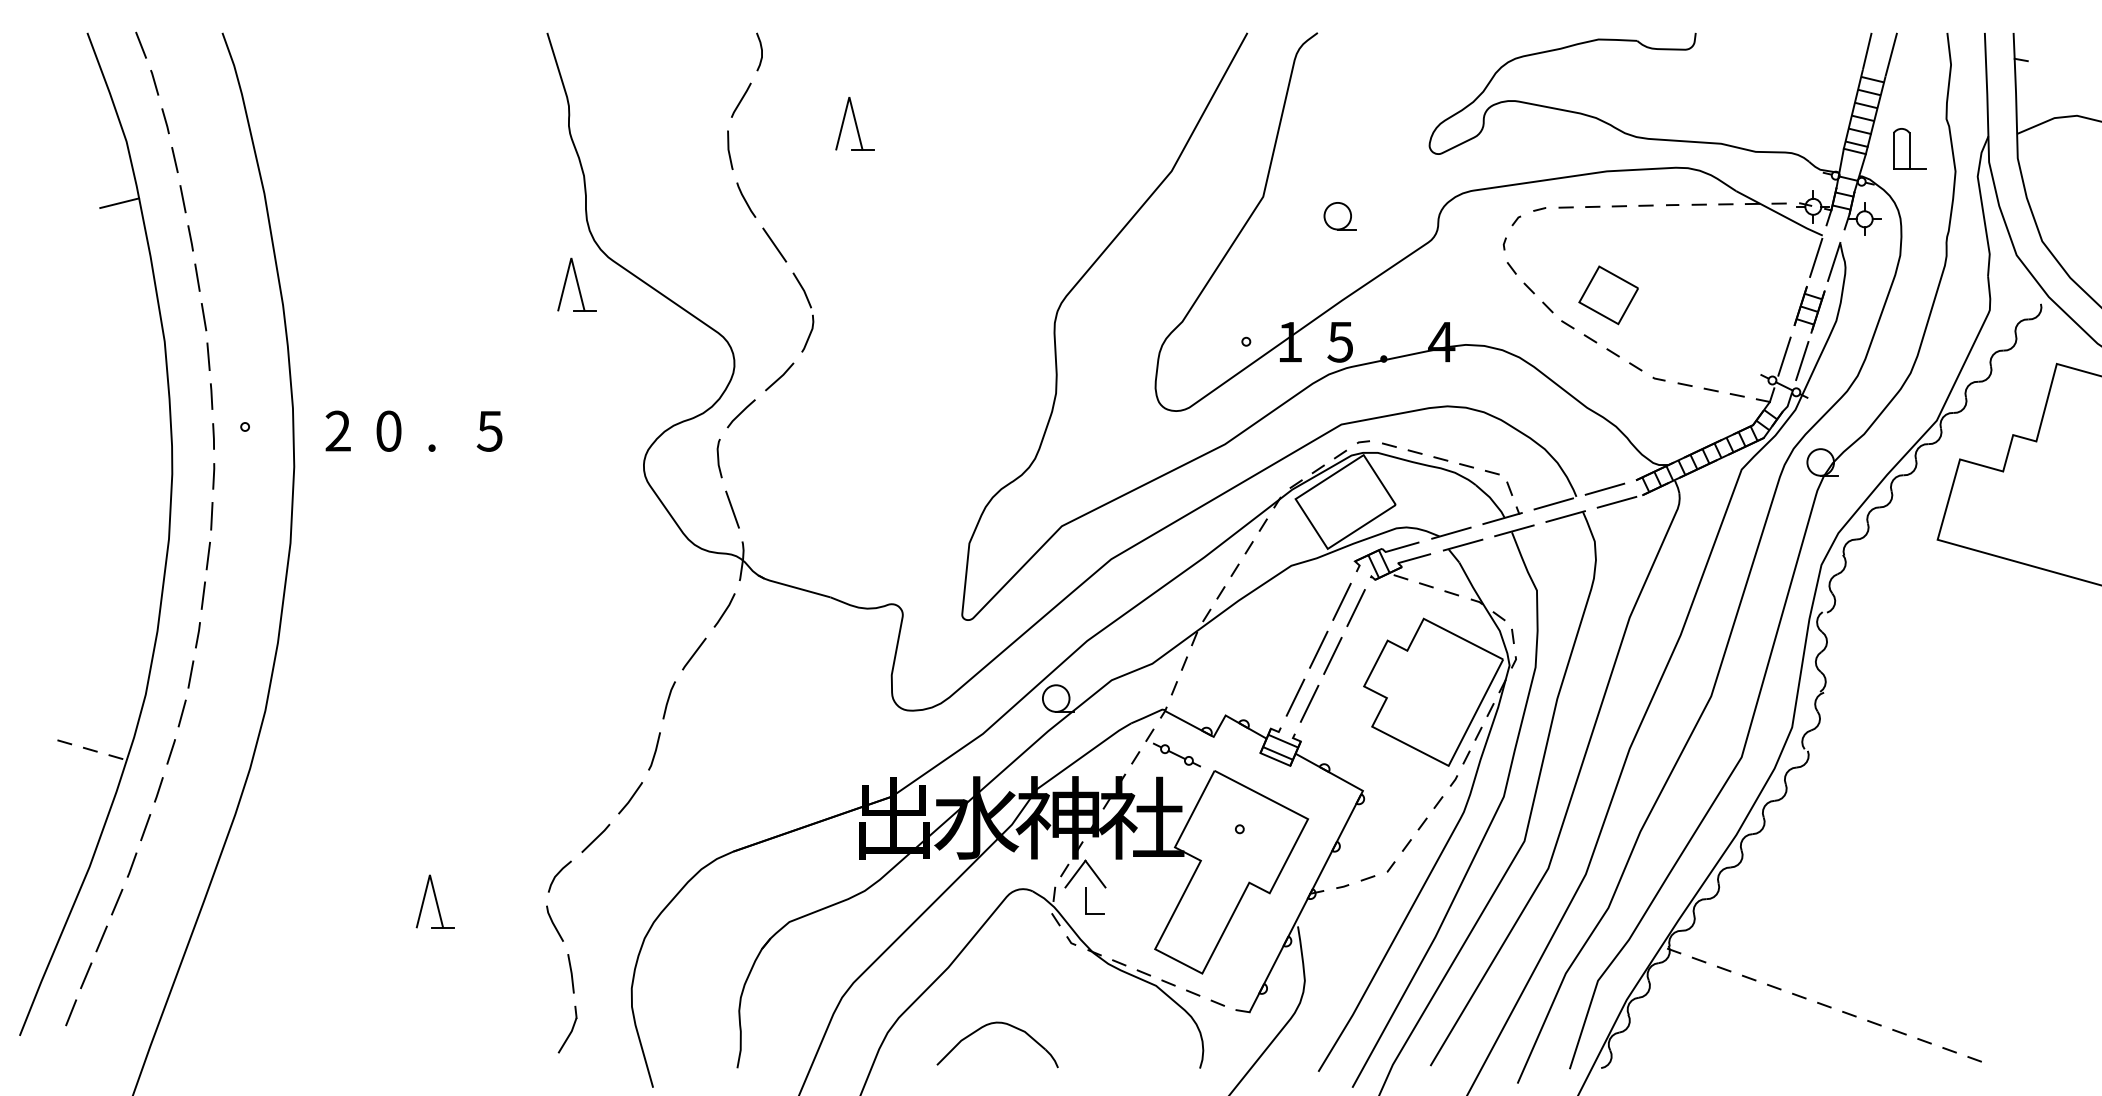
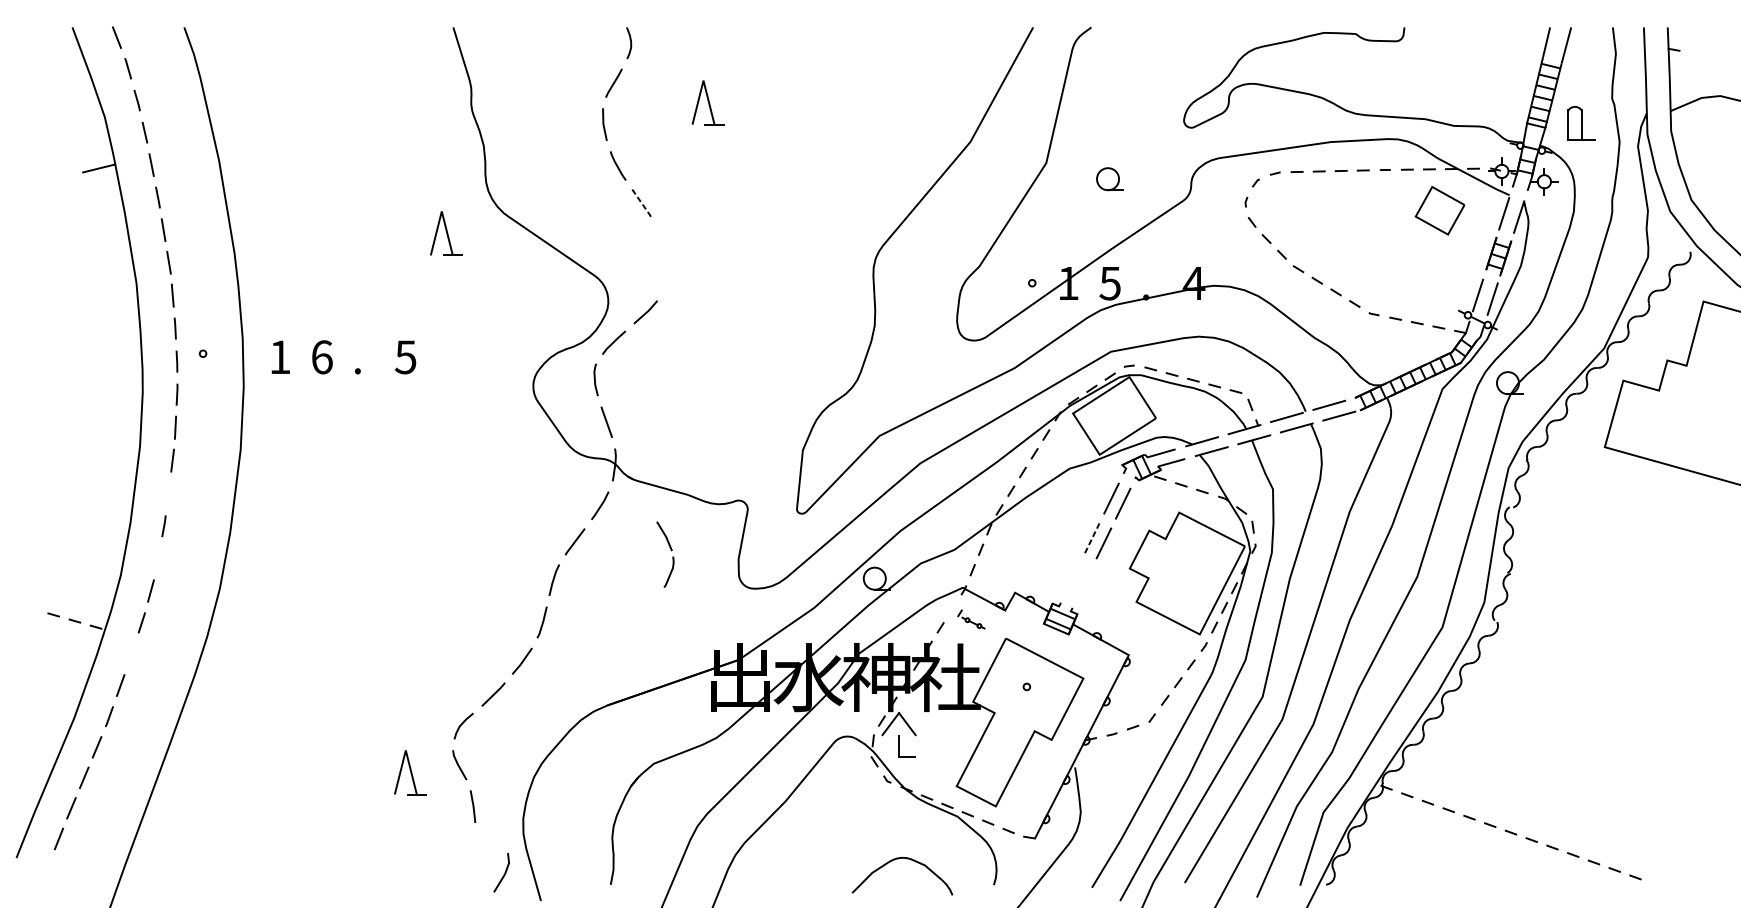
line: (774, 245) -> (641, 203), solid -> dashed
part: (576, 284) -> (446, 233), moved
part: (1608, 295) -> (1439, 210), moved
part: (810, 308) -> (671, 551), moved
text: (337, 430) -> (279, 356), 2 -> 1
text: (388, 430) -> (321, 356), 0 -> 6
line: (203, 595) -> (168, 493), removed
line: (1318, 649) -> (1092, 538), solid -> dashed
line: (190, 674) -> (157, 558), removed
line: (1295, 697) -> (1072, 577), removed
line: (1309, 703) -> (1084, 582), removed
part: (1172, 747) -> (971, 619), size x0.6
line: (158, 789) -> (131, 654), removed
part: (434, 901) -> (409, 772), moved
part: (992, 1024) -> (898, 859), moved
part: (567, 1029) -> (501, 872), moved

